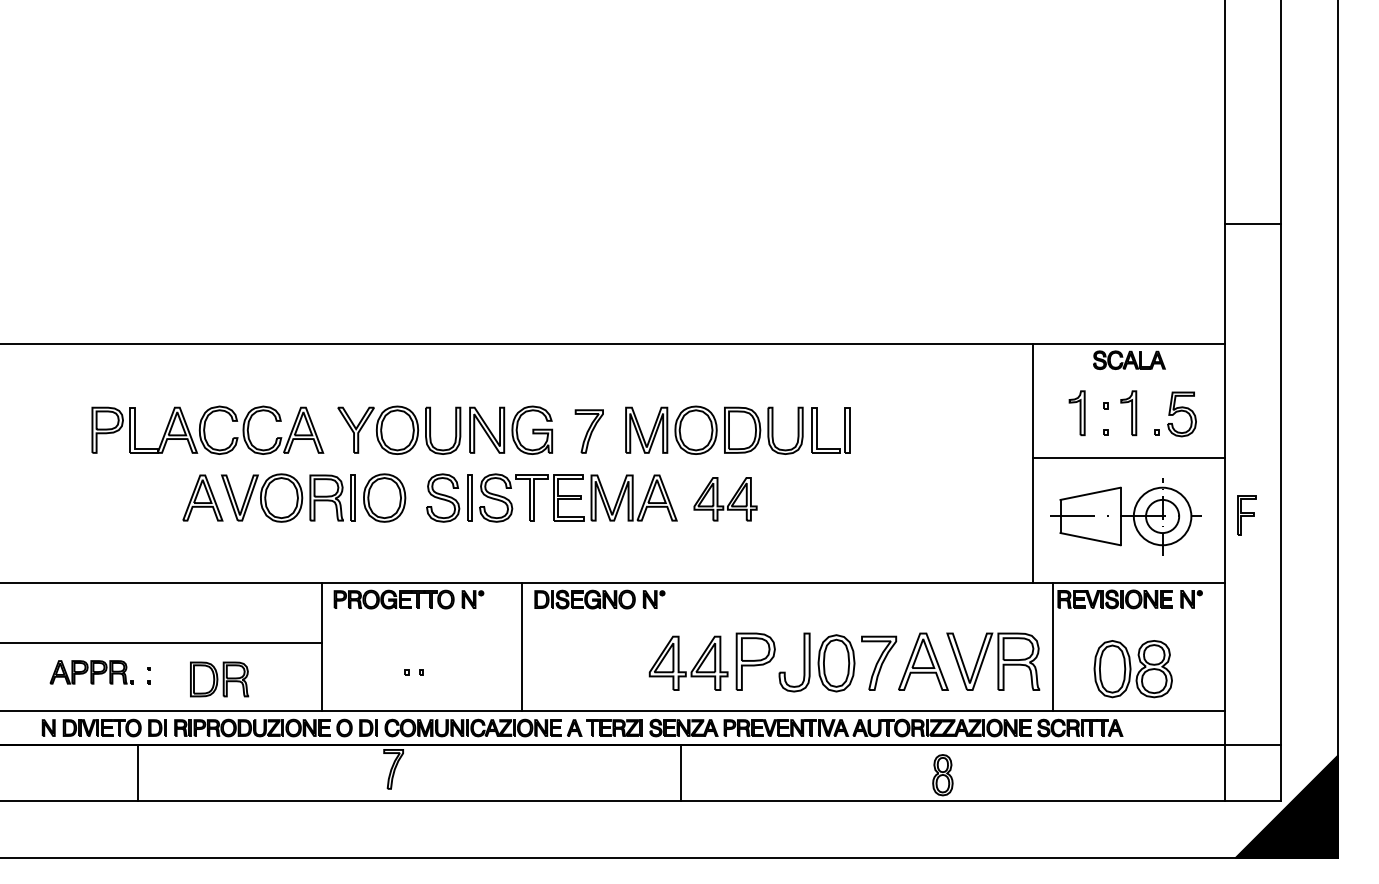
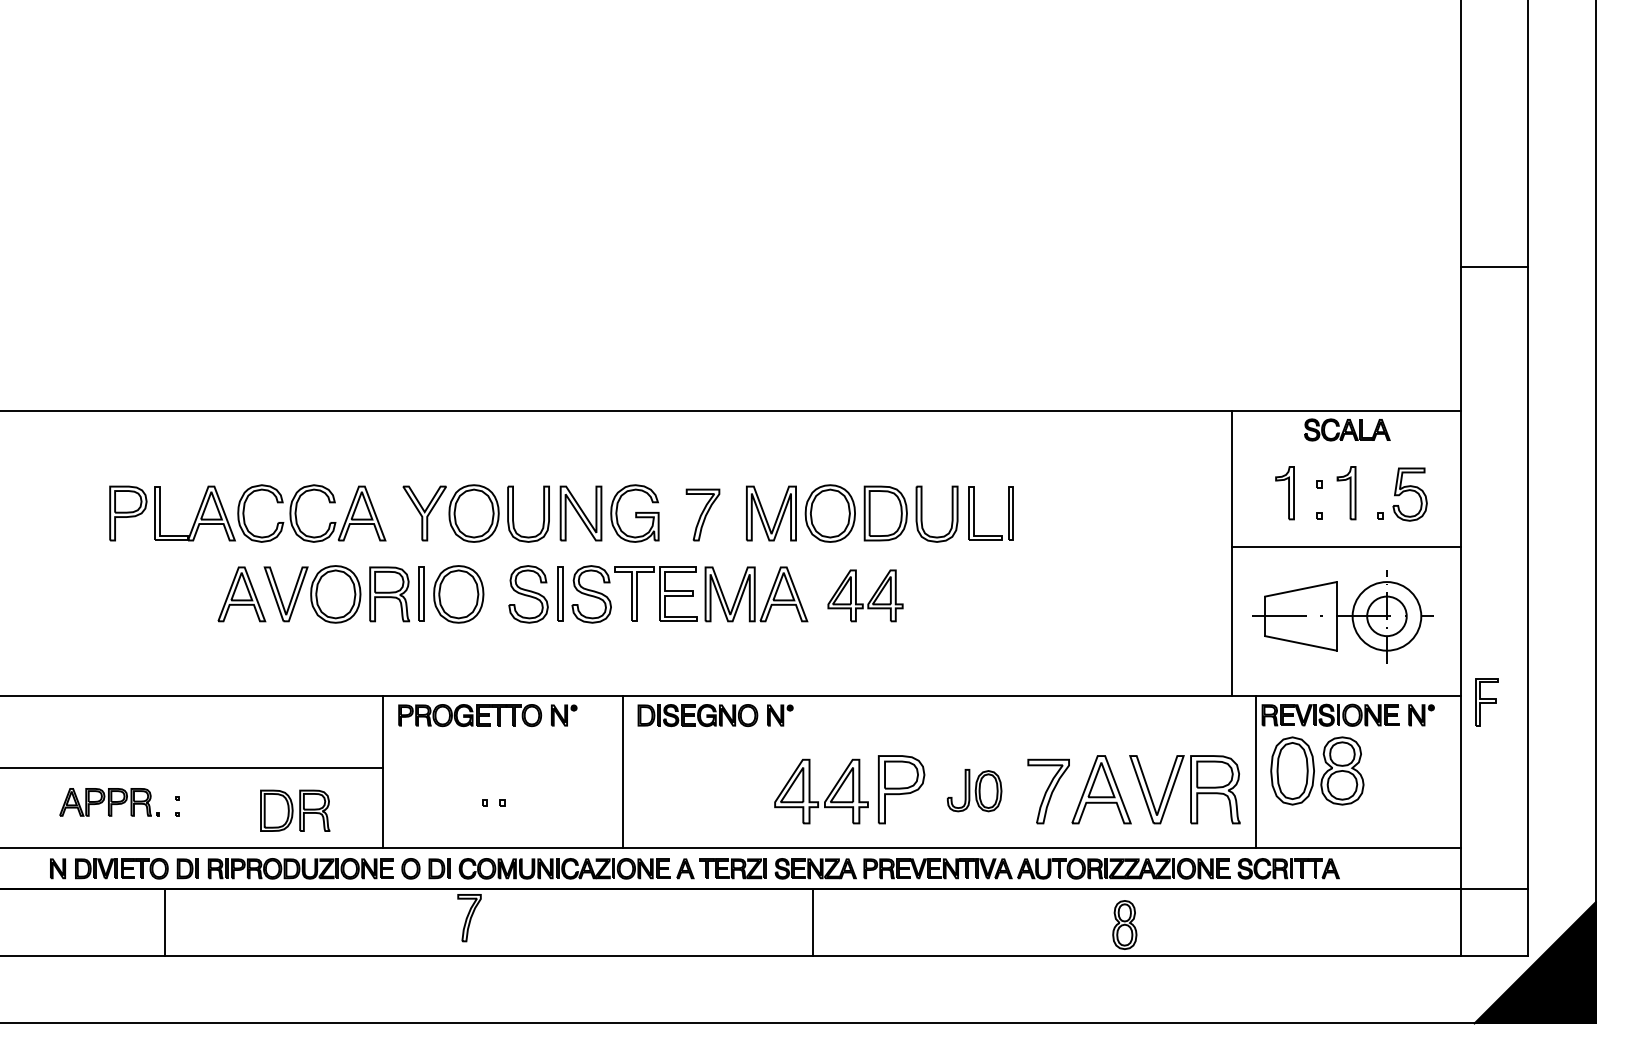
part: (1246, 515) -> (1487, 702), moved
part: (816, 662) -> (974, 790), size x0.6
part: (1132, 669) -> (1316, 771), moved
part: (219, 679) -> (295, 810), moved

